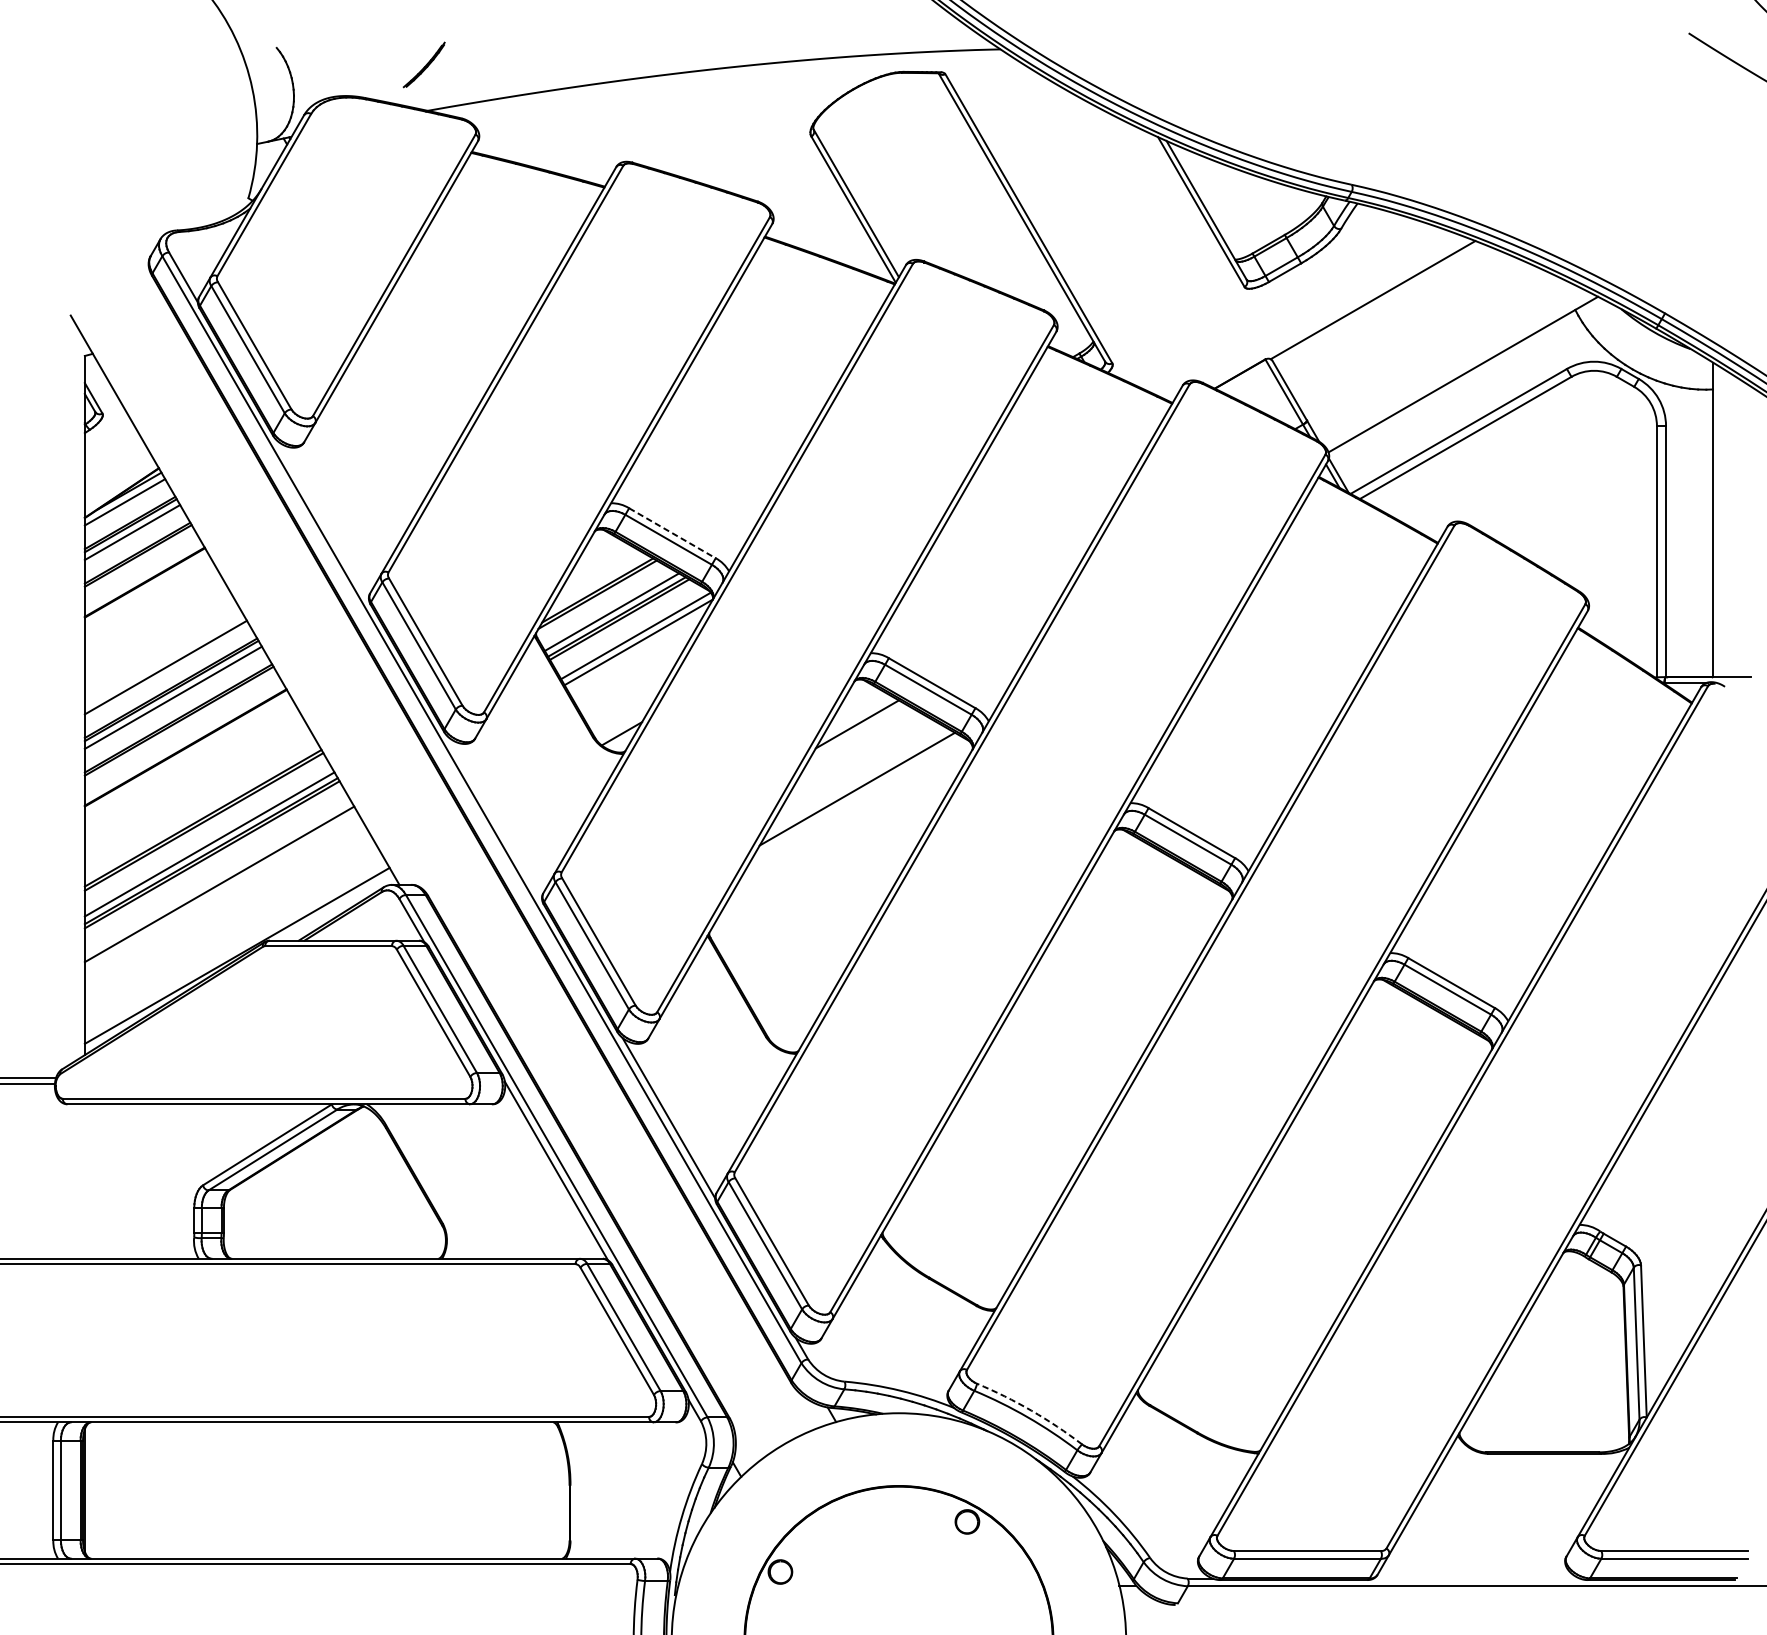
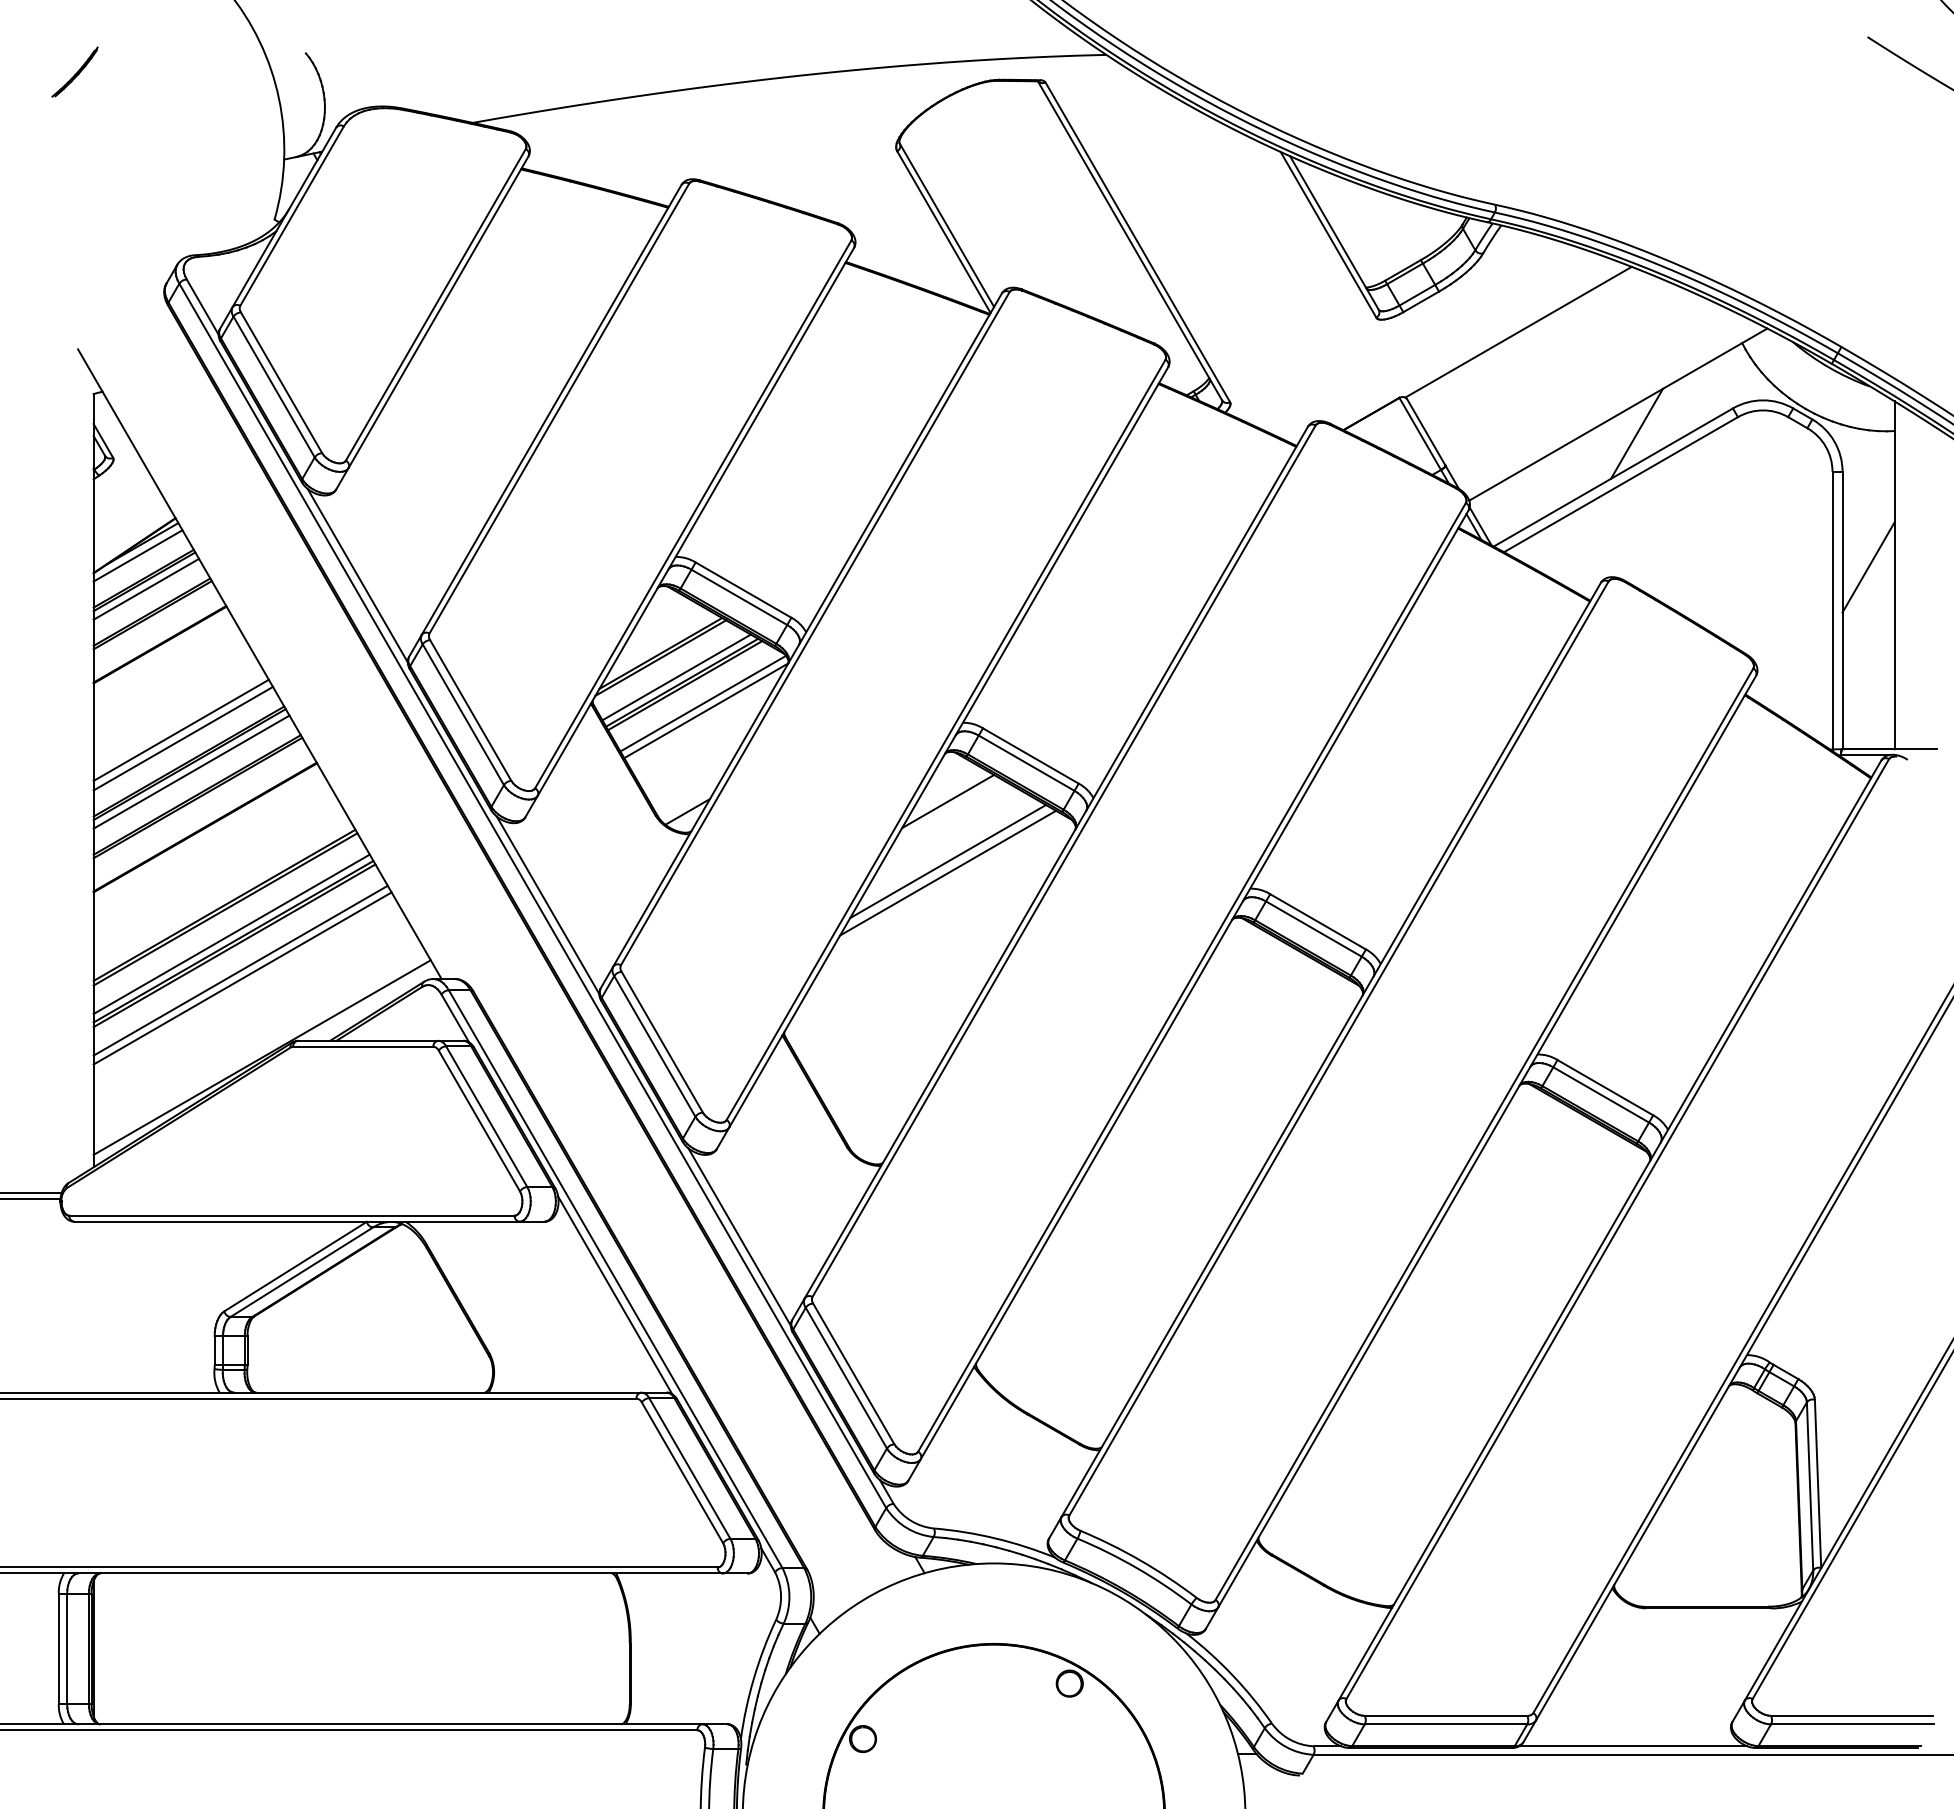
part: (423, 64) -> (74, 71), moved
line: (1479, 391) -> (1636, 433), added
line: (1689, 512) -> (1868, 567), added
line: (323, 520) -> (357, 575), added
line: (672, 533) -> (743, 590), dashed -> solid
line: (163, 659) -> (180, 729), added
line: (857, 778) -> (948, 861), added
line: (495, 818) -> (547, 905), added
line: (217, 877) -> (240, 970), added
arc: (1031, 1410) -> (1140, 1560), dashed -> solid
line: (1477, 1578) -> (1633, 1746), added

